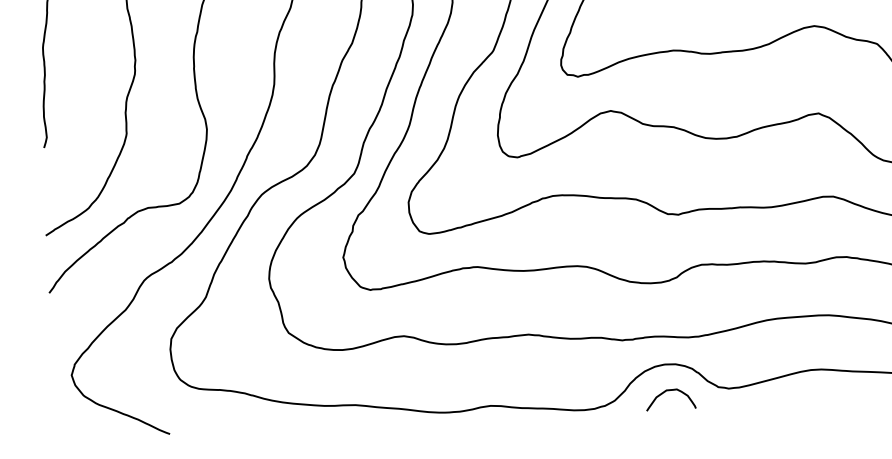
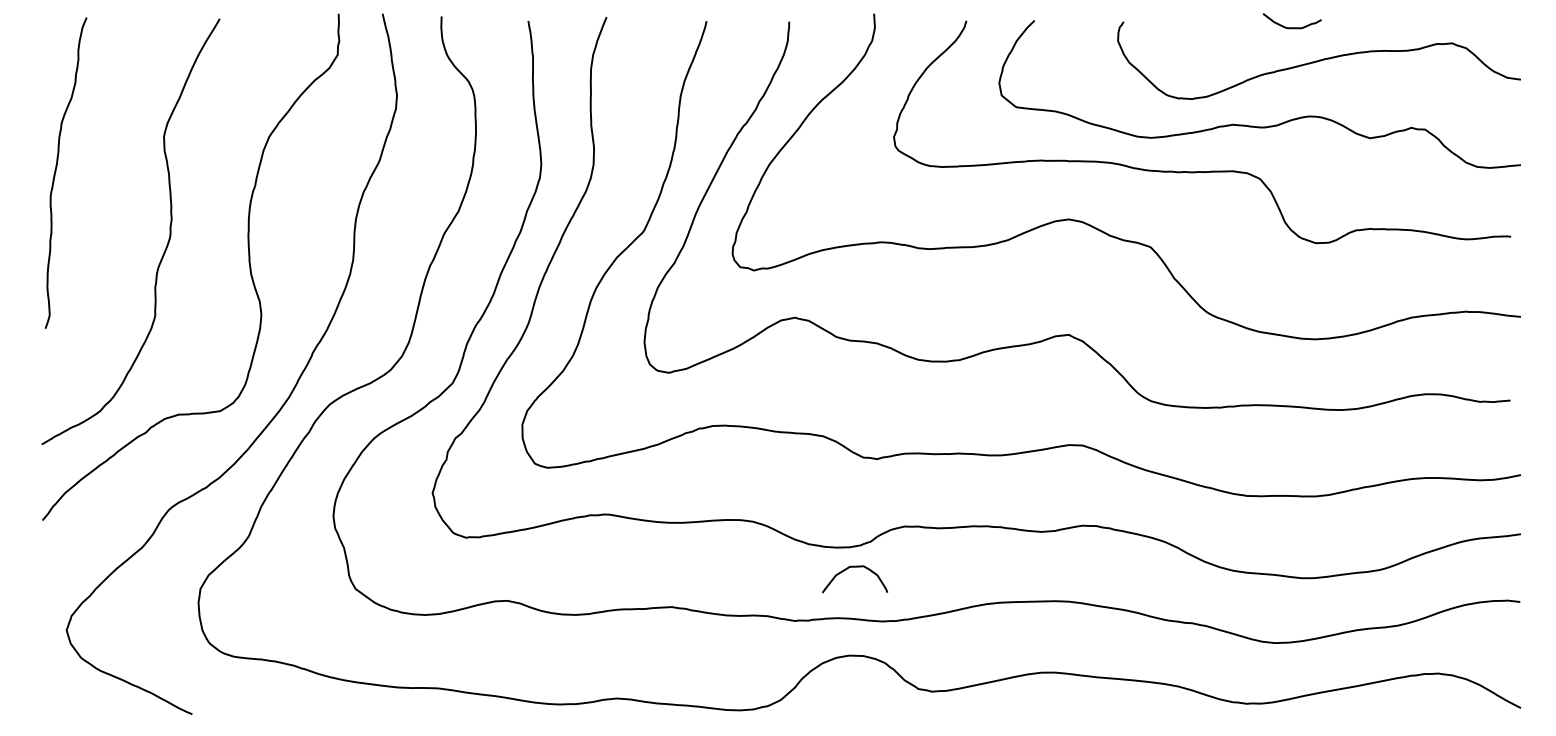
curve: (670, 390) -> (855, 567), moved

